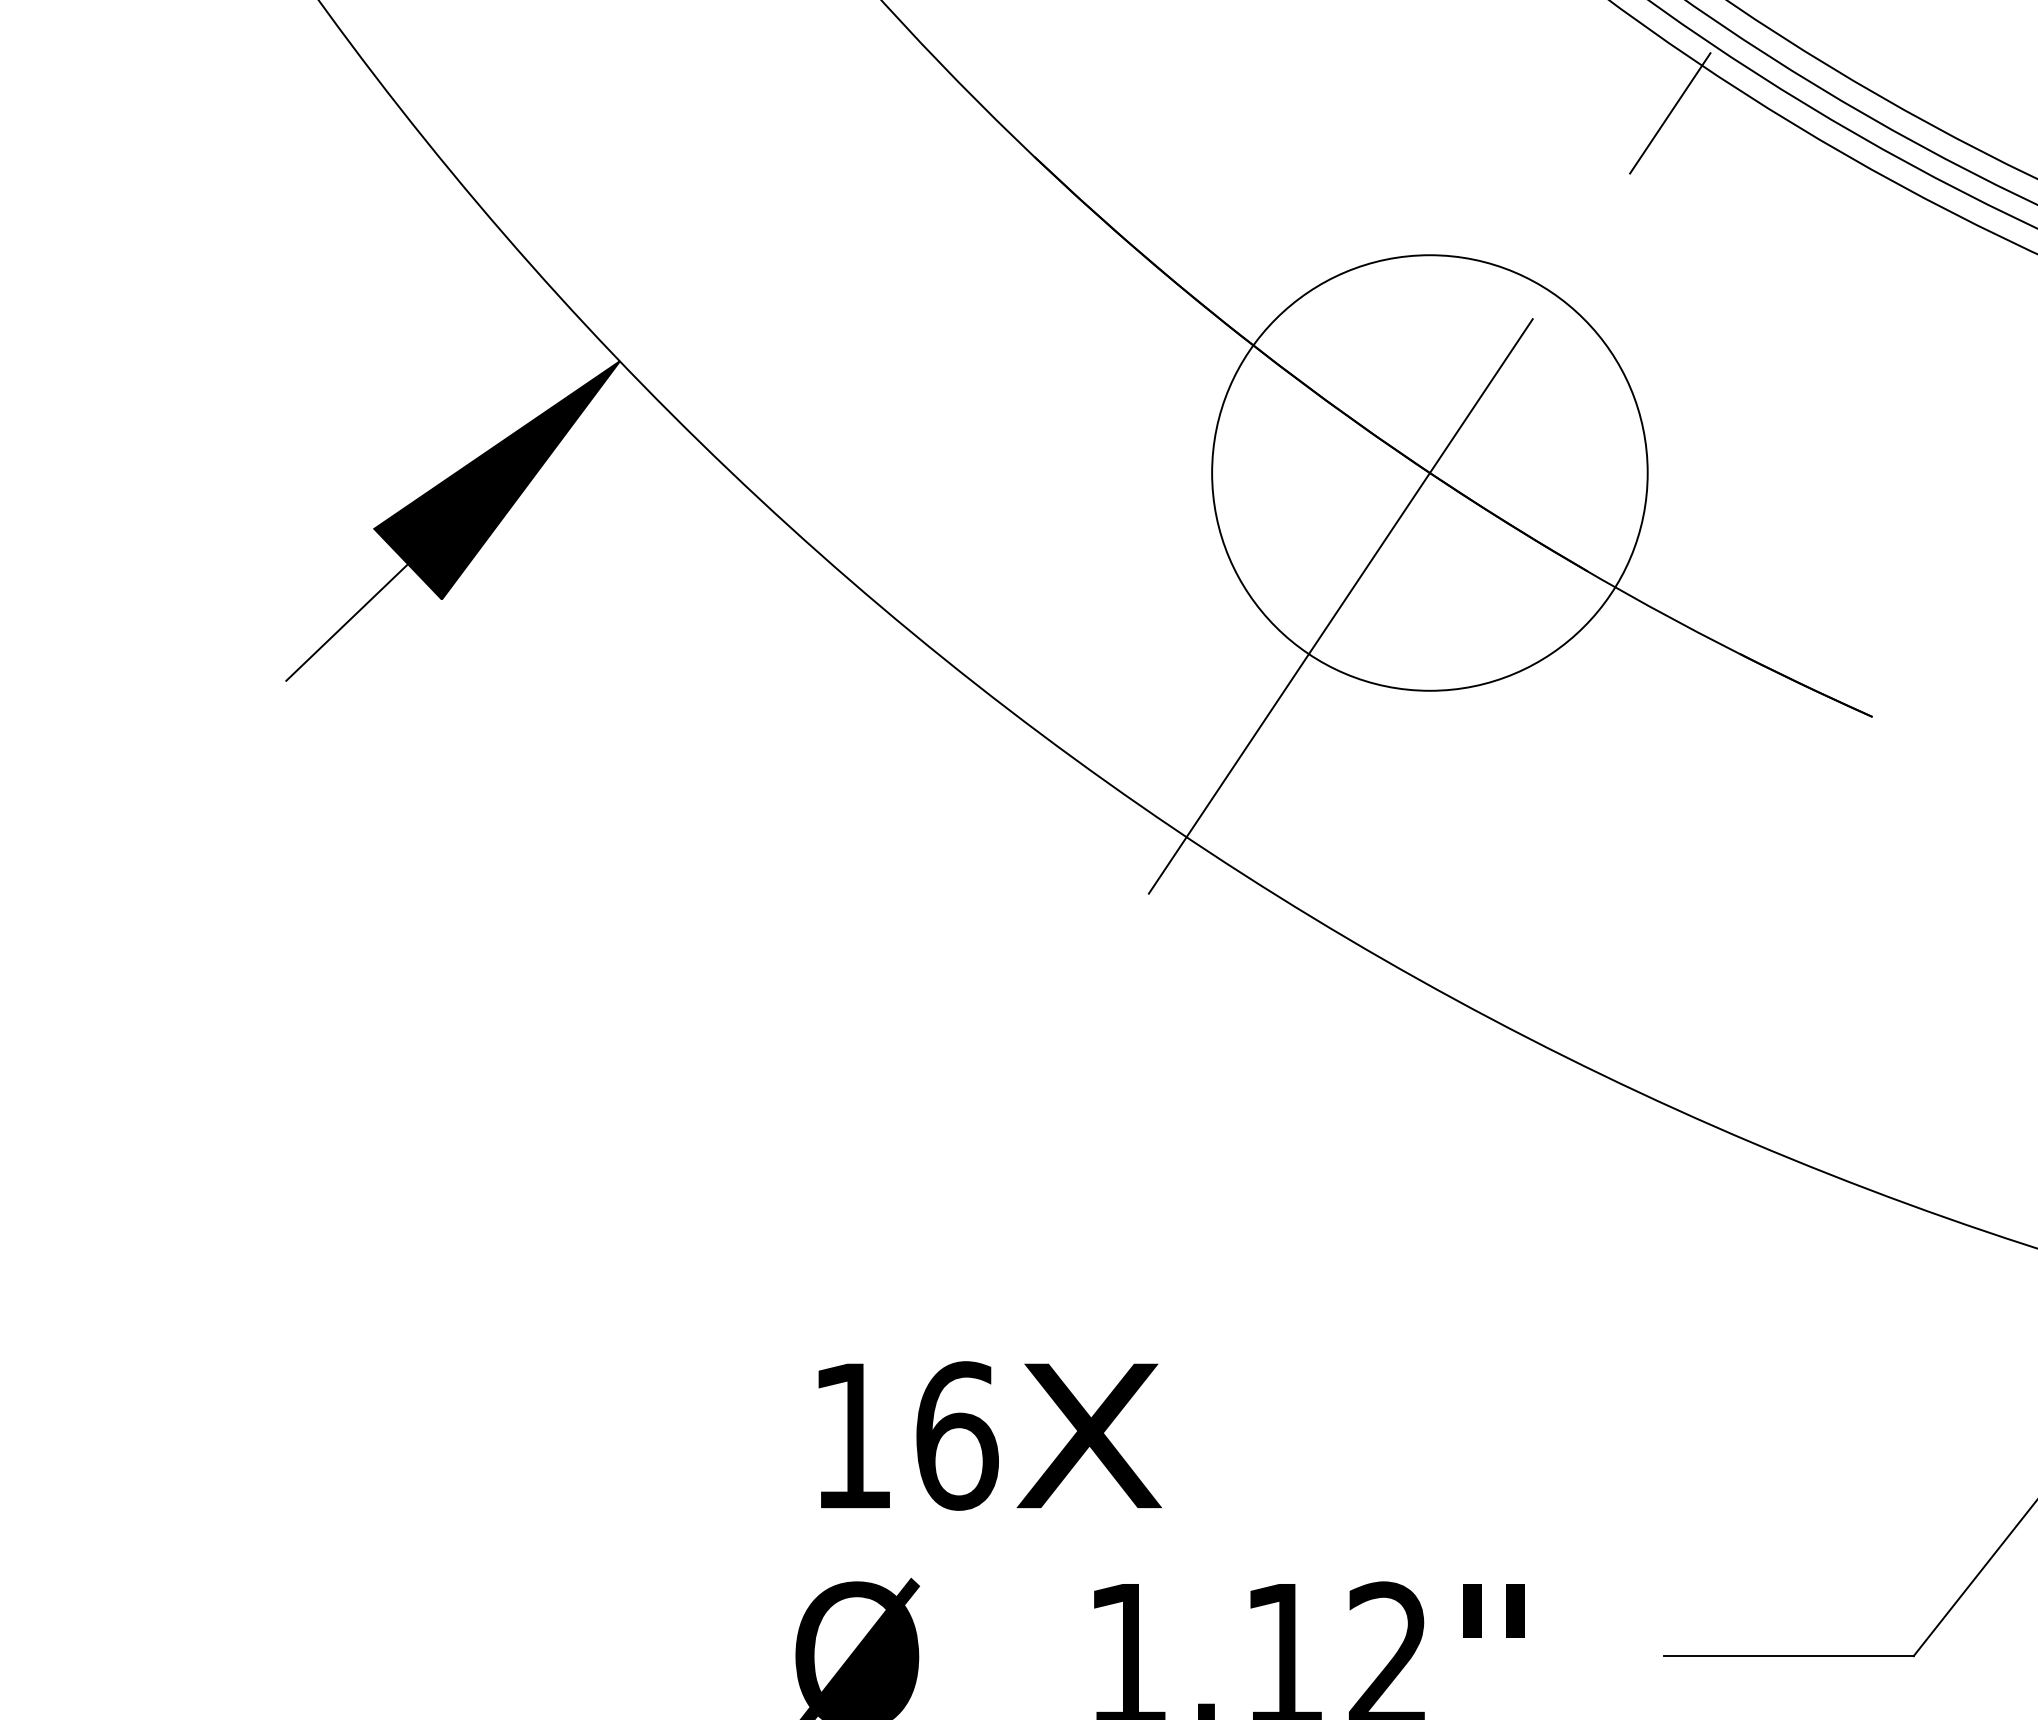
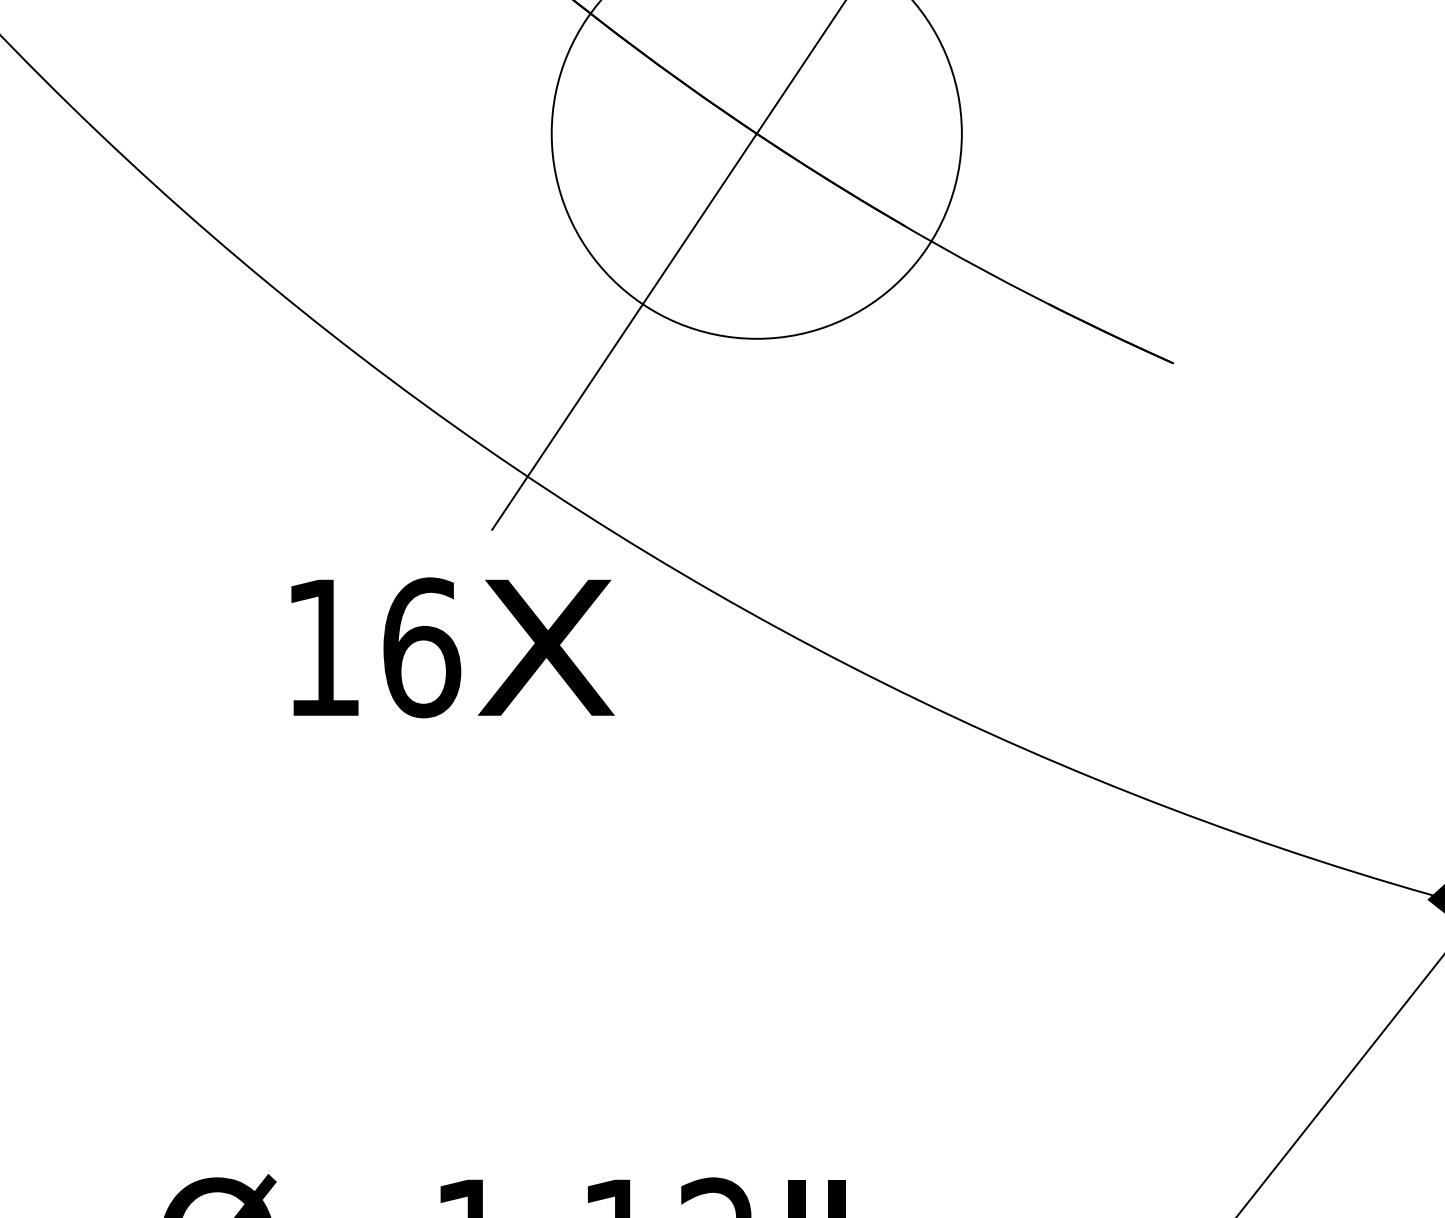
text: (989, 1435) -> (452, 647), moved

